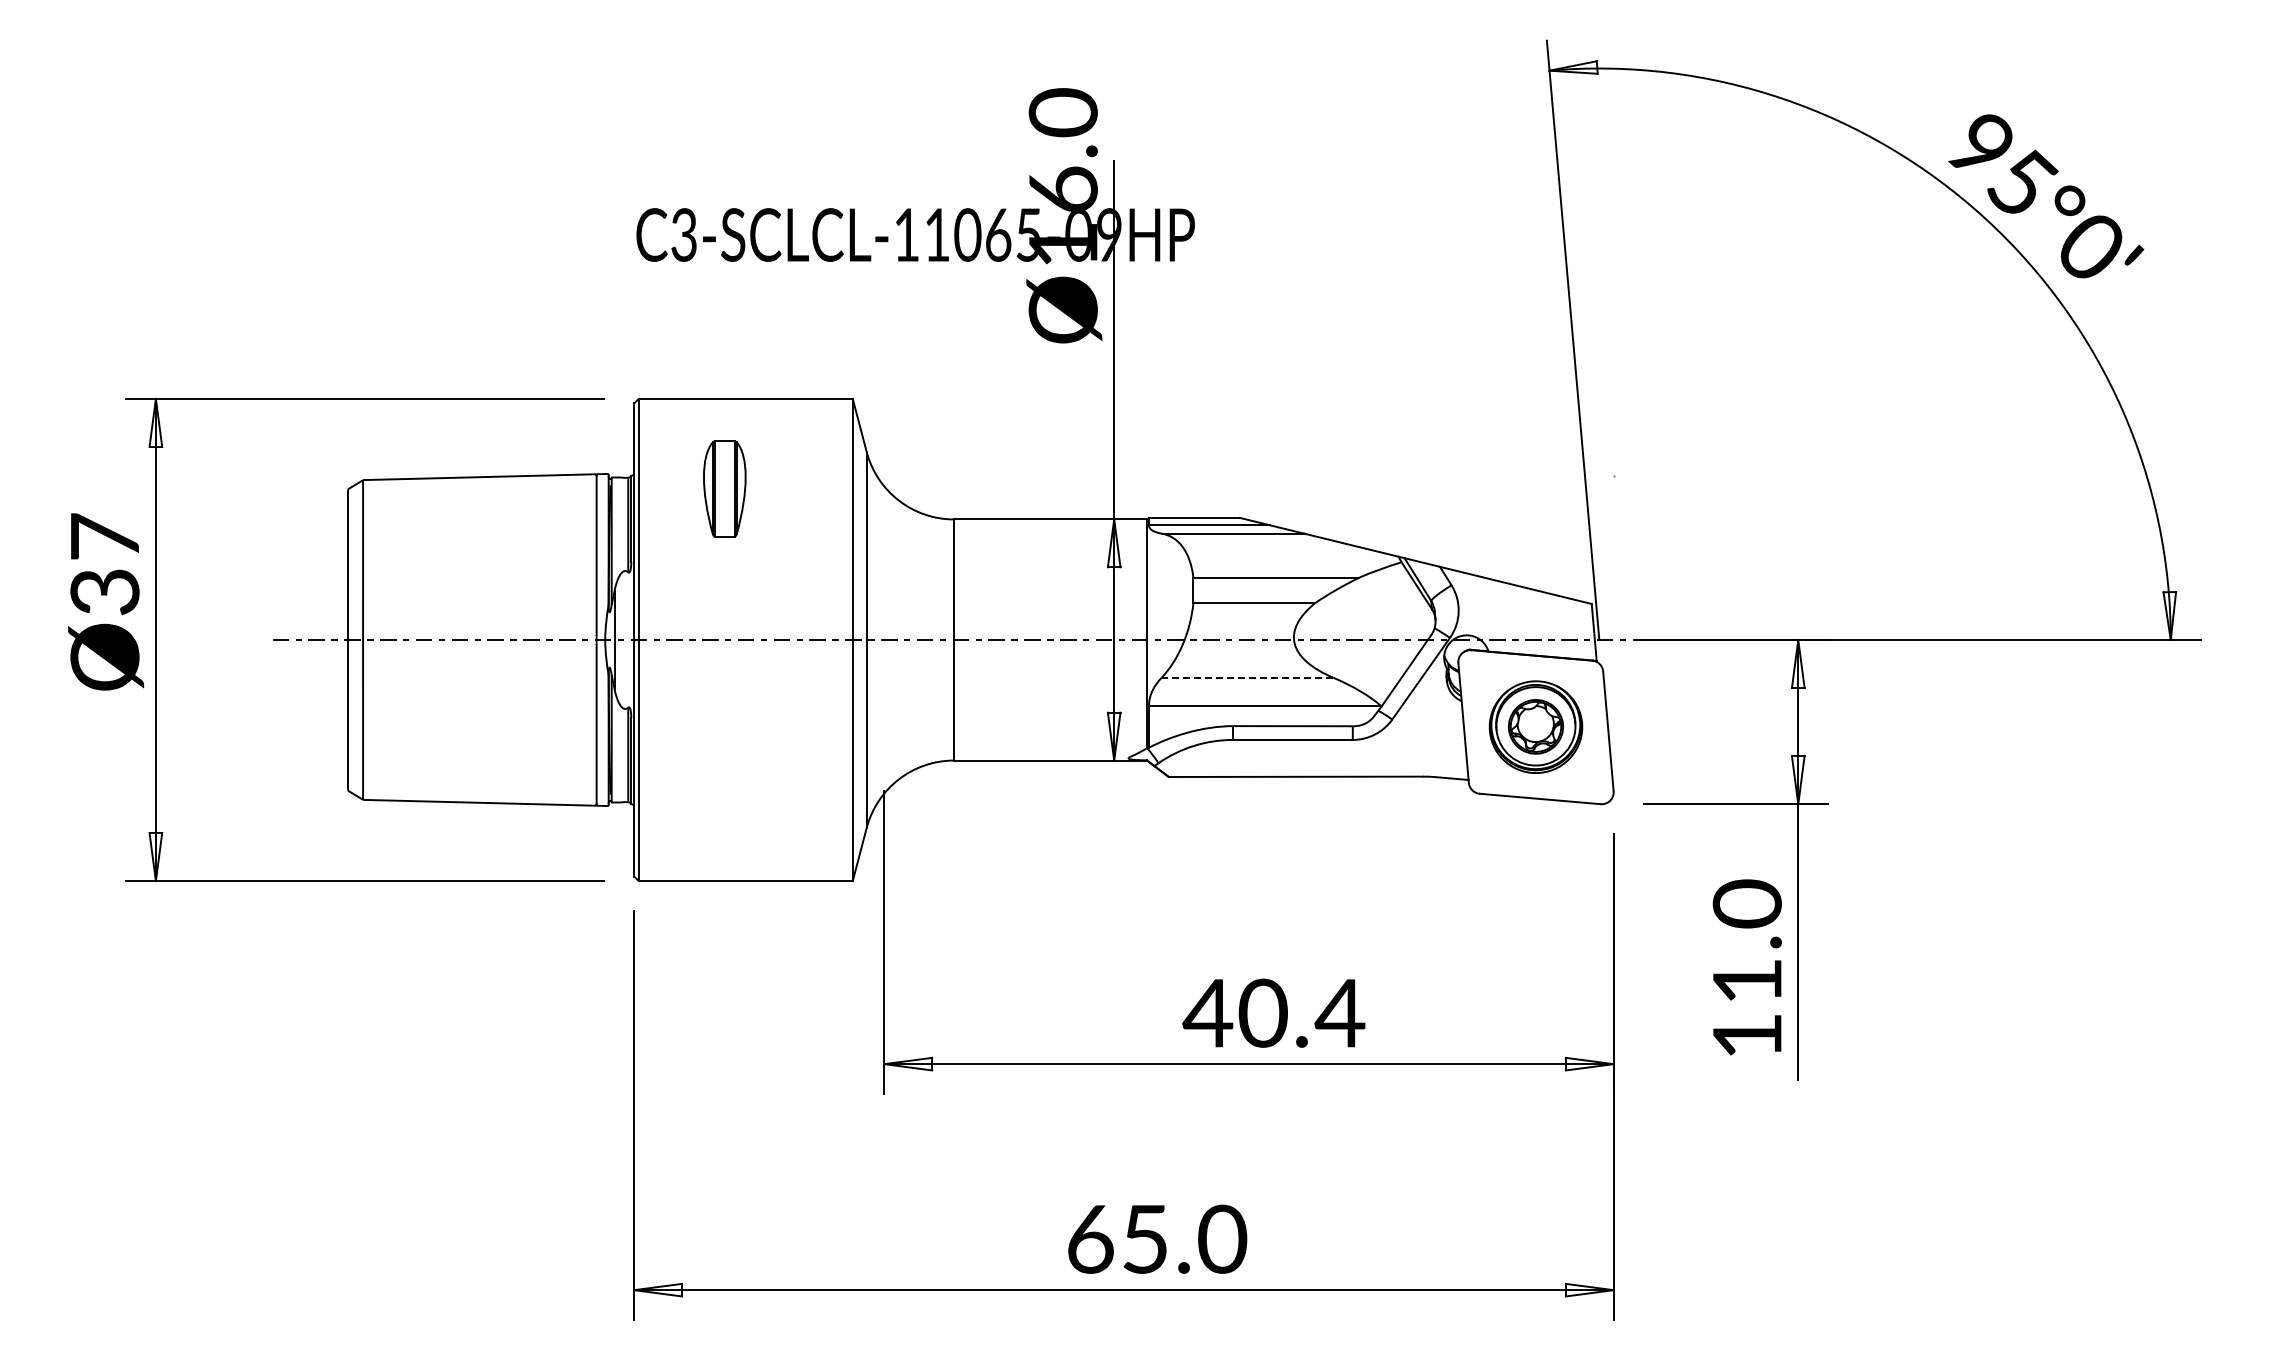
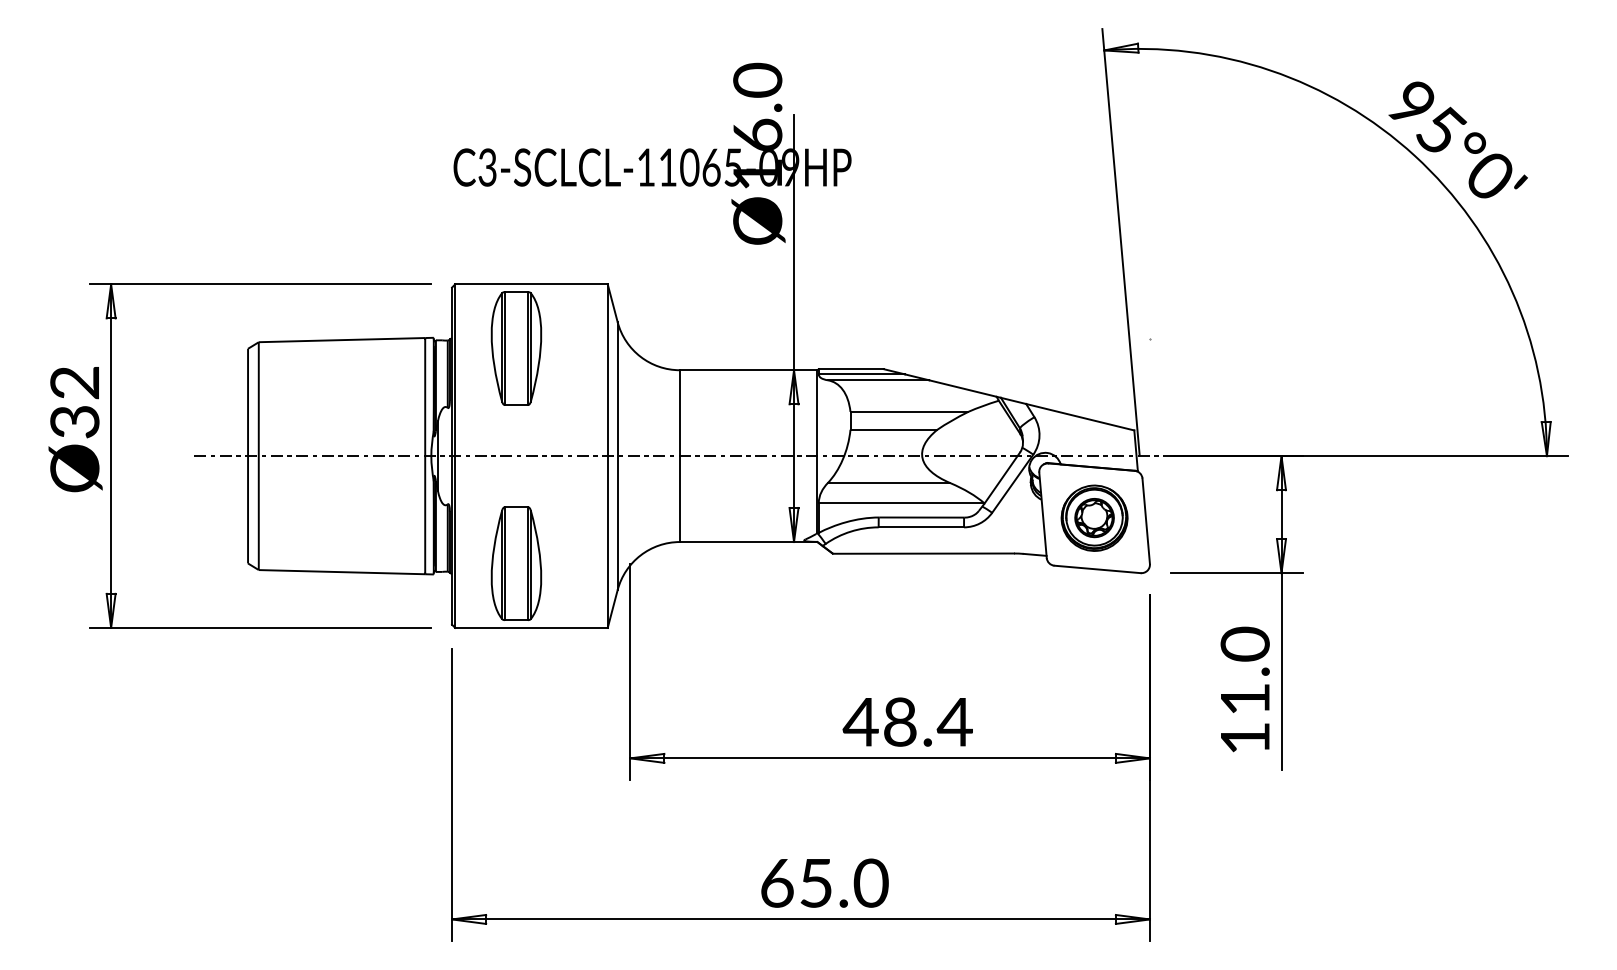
part: (724, 488) -> (516, 348), size x1.67
text: (104, 536) -> (74, 382), Ø37 -> Ø32
line: (1247, 677) -> (889, 482), dashed -> solid
part: (724, 790) -> (516, 563), added
text: (1262, 1013) -> (899, 722), 40.4 -> 48.4

